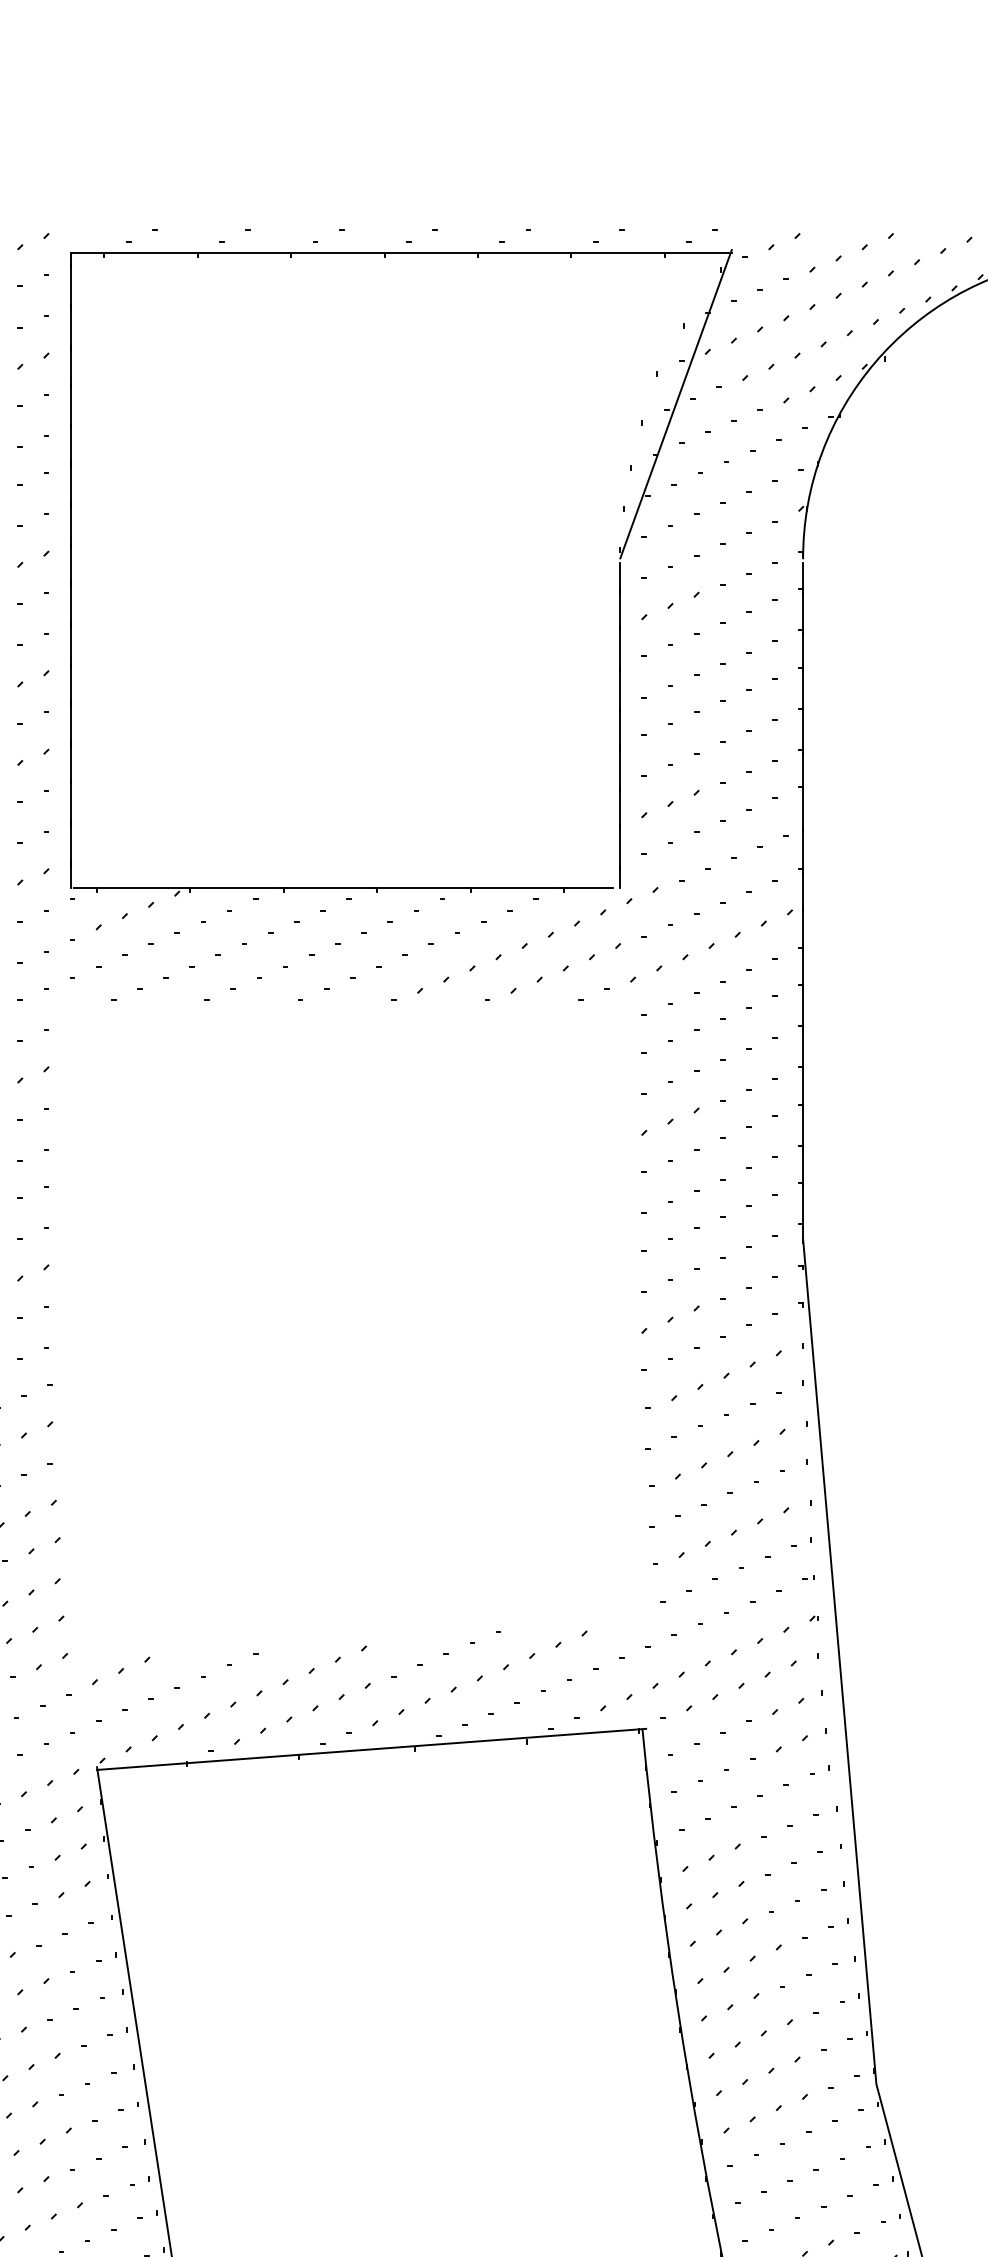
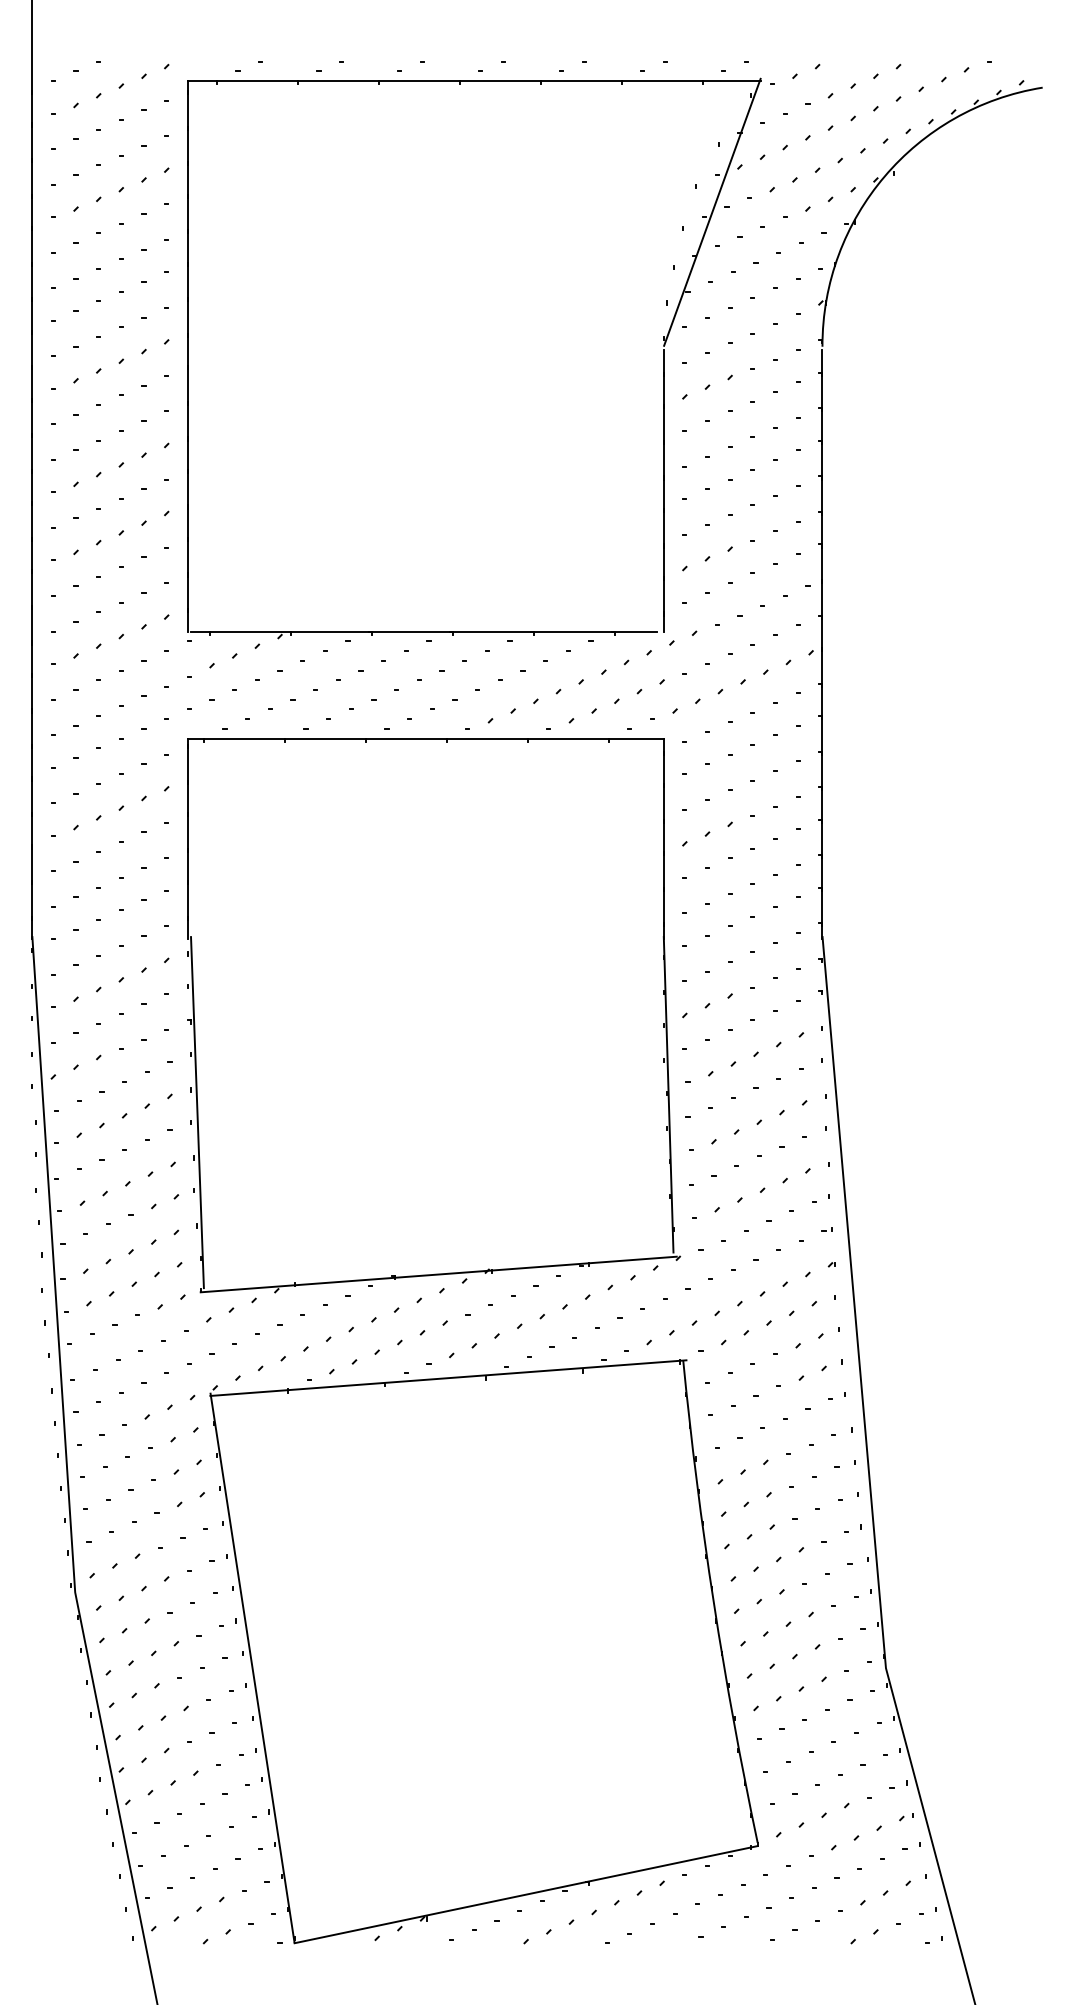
part: (619, 1340) -> (663, 1023), added

